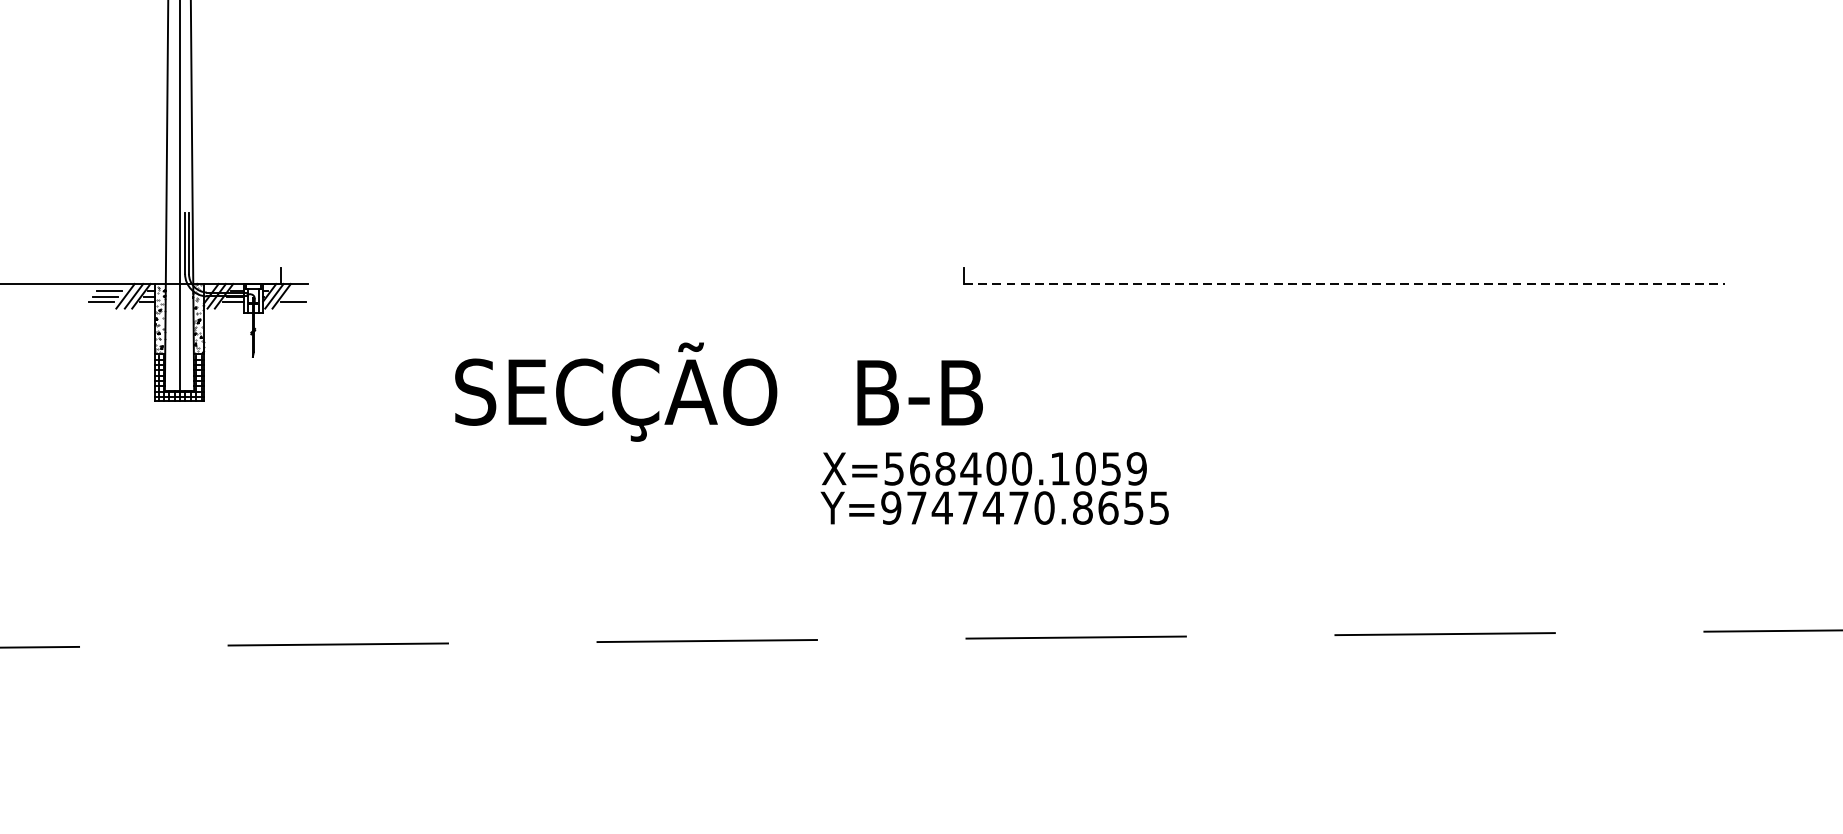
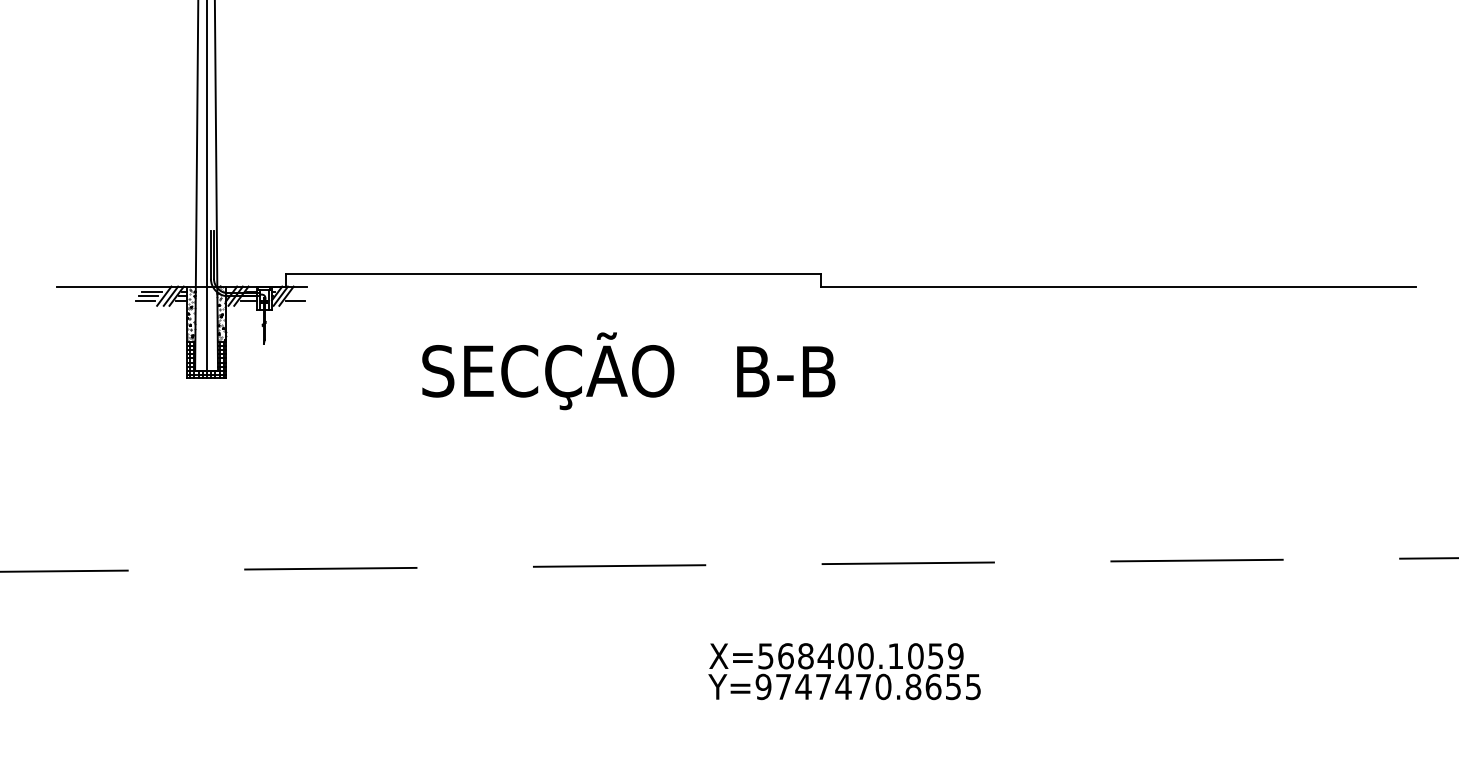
line: (622, 268) -> (553, 274), added
line: (1344, 283) -> (1118, 286), dashed -> solid
text: (994, 488) -> (844, 671), moved

